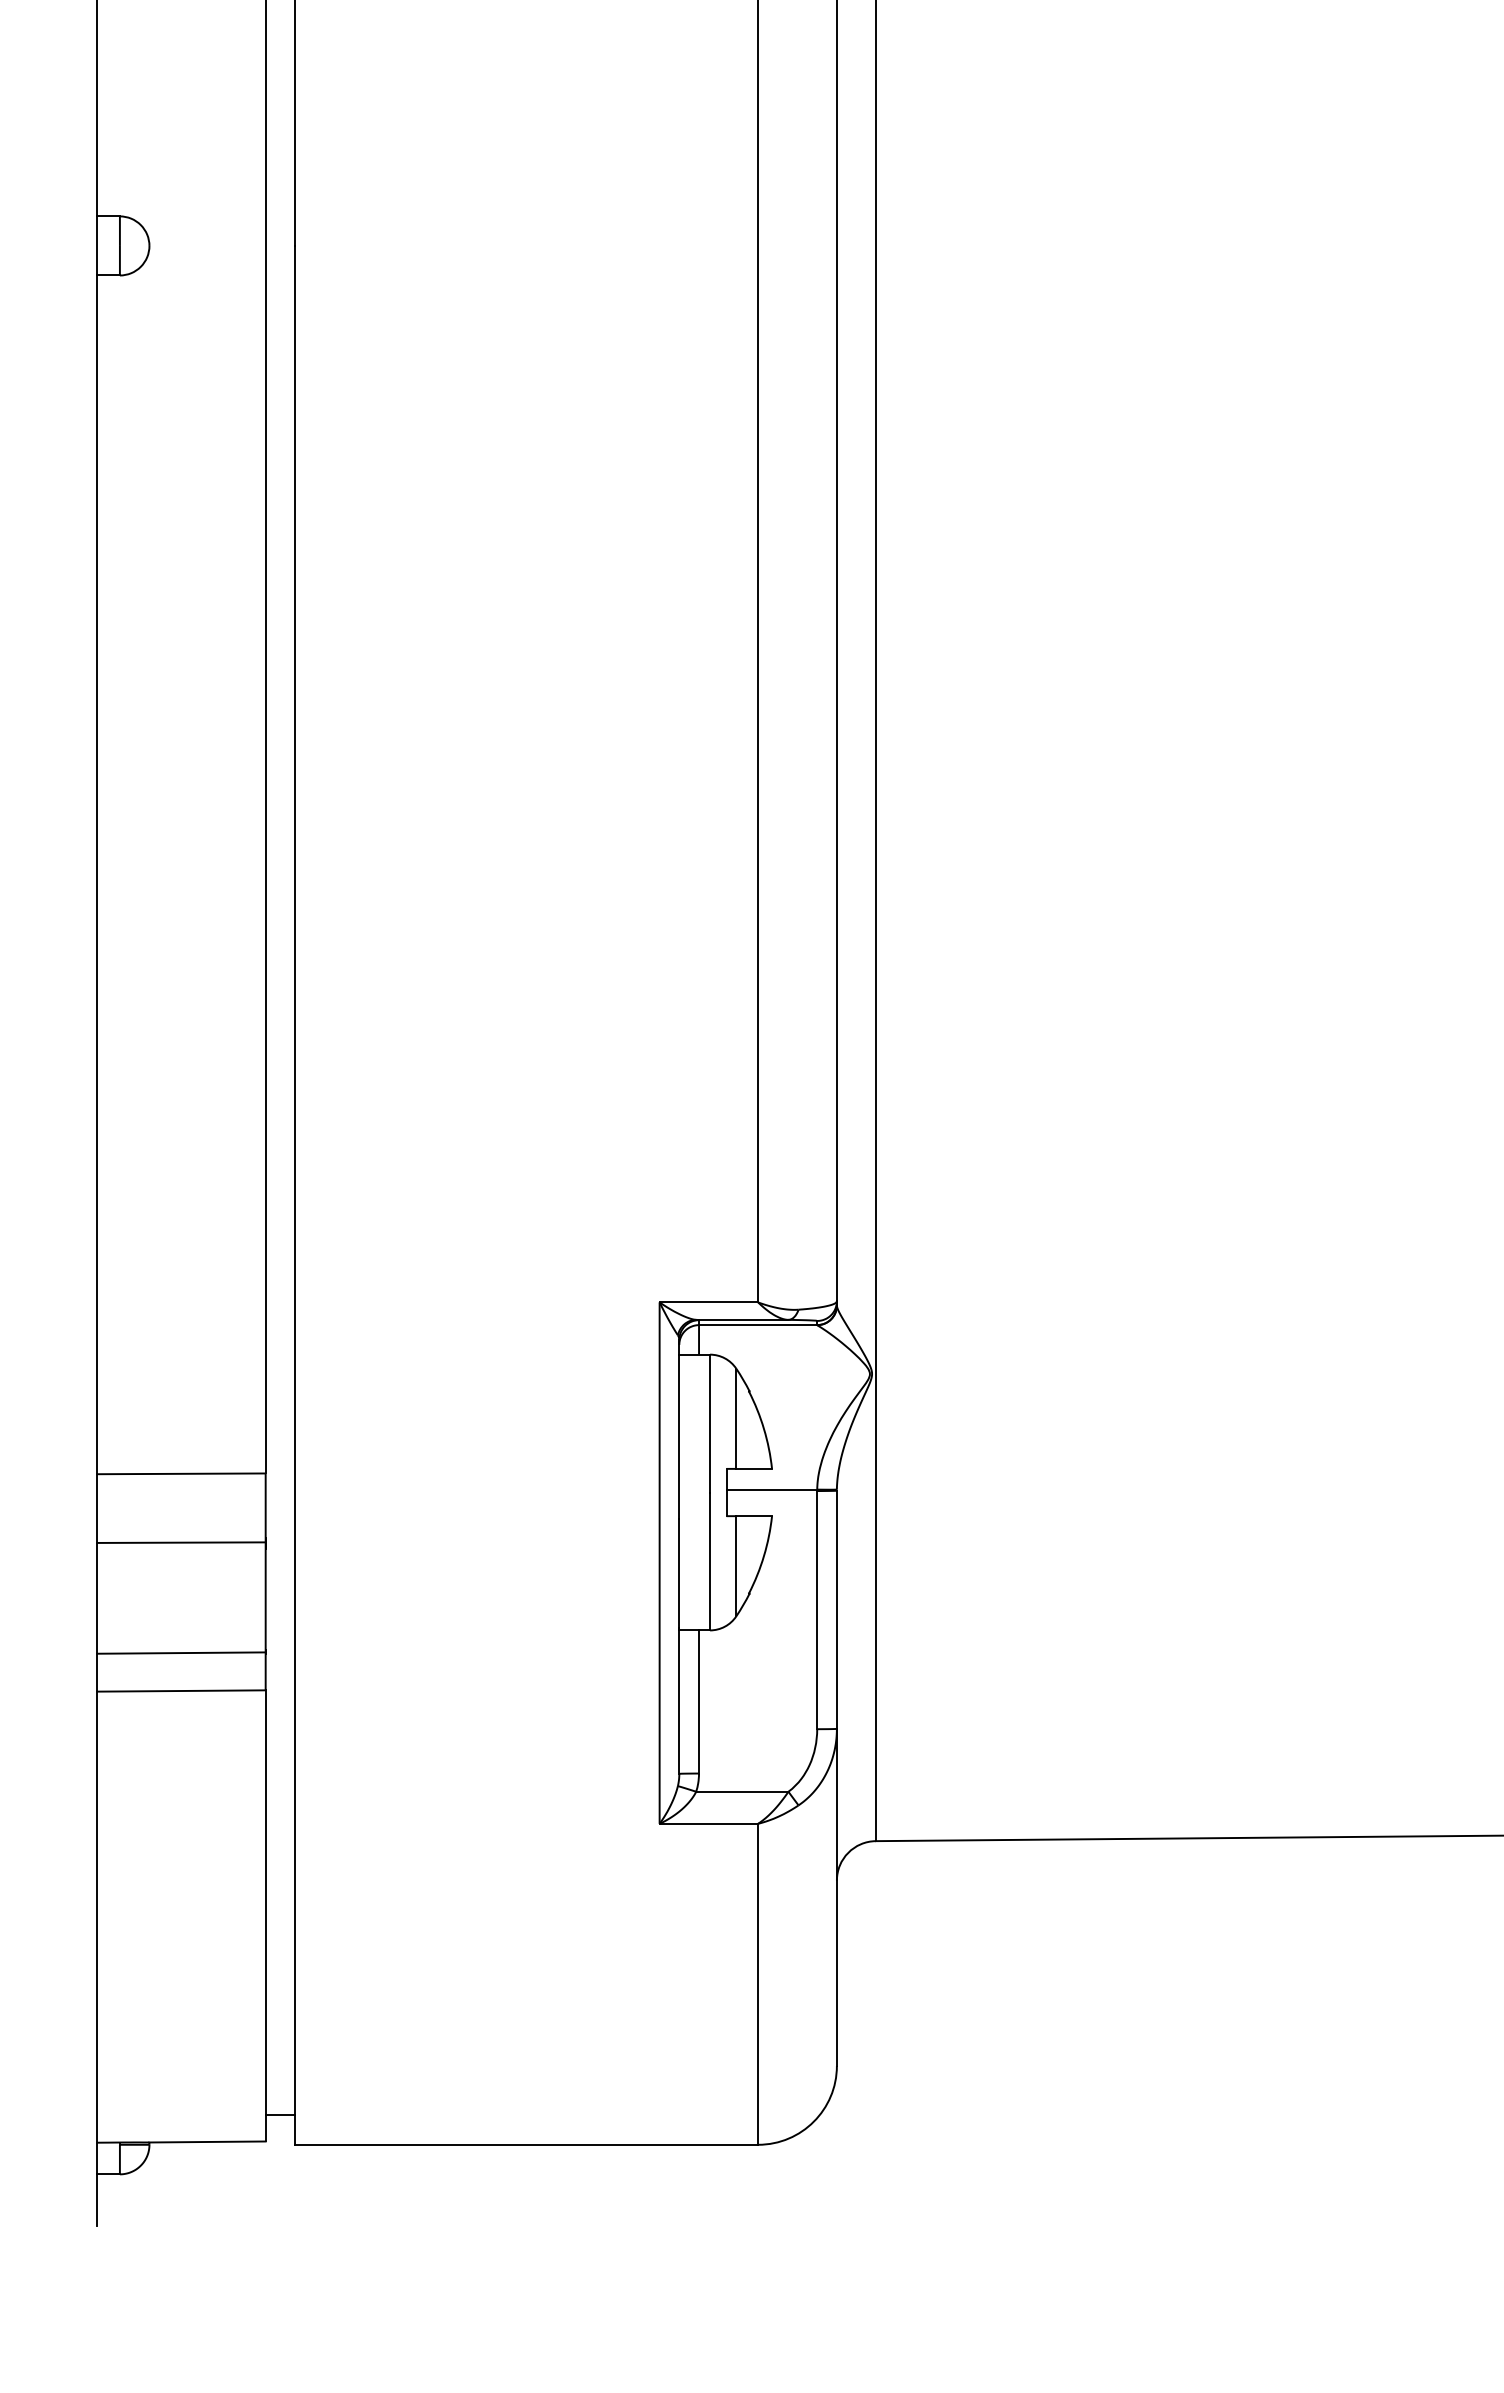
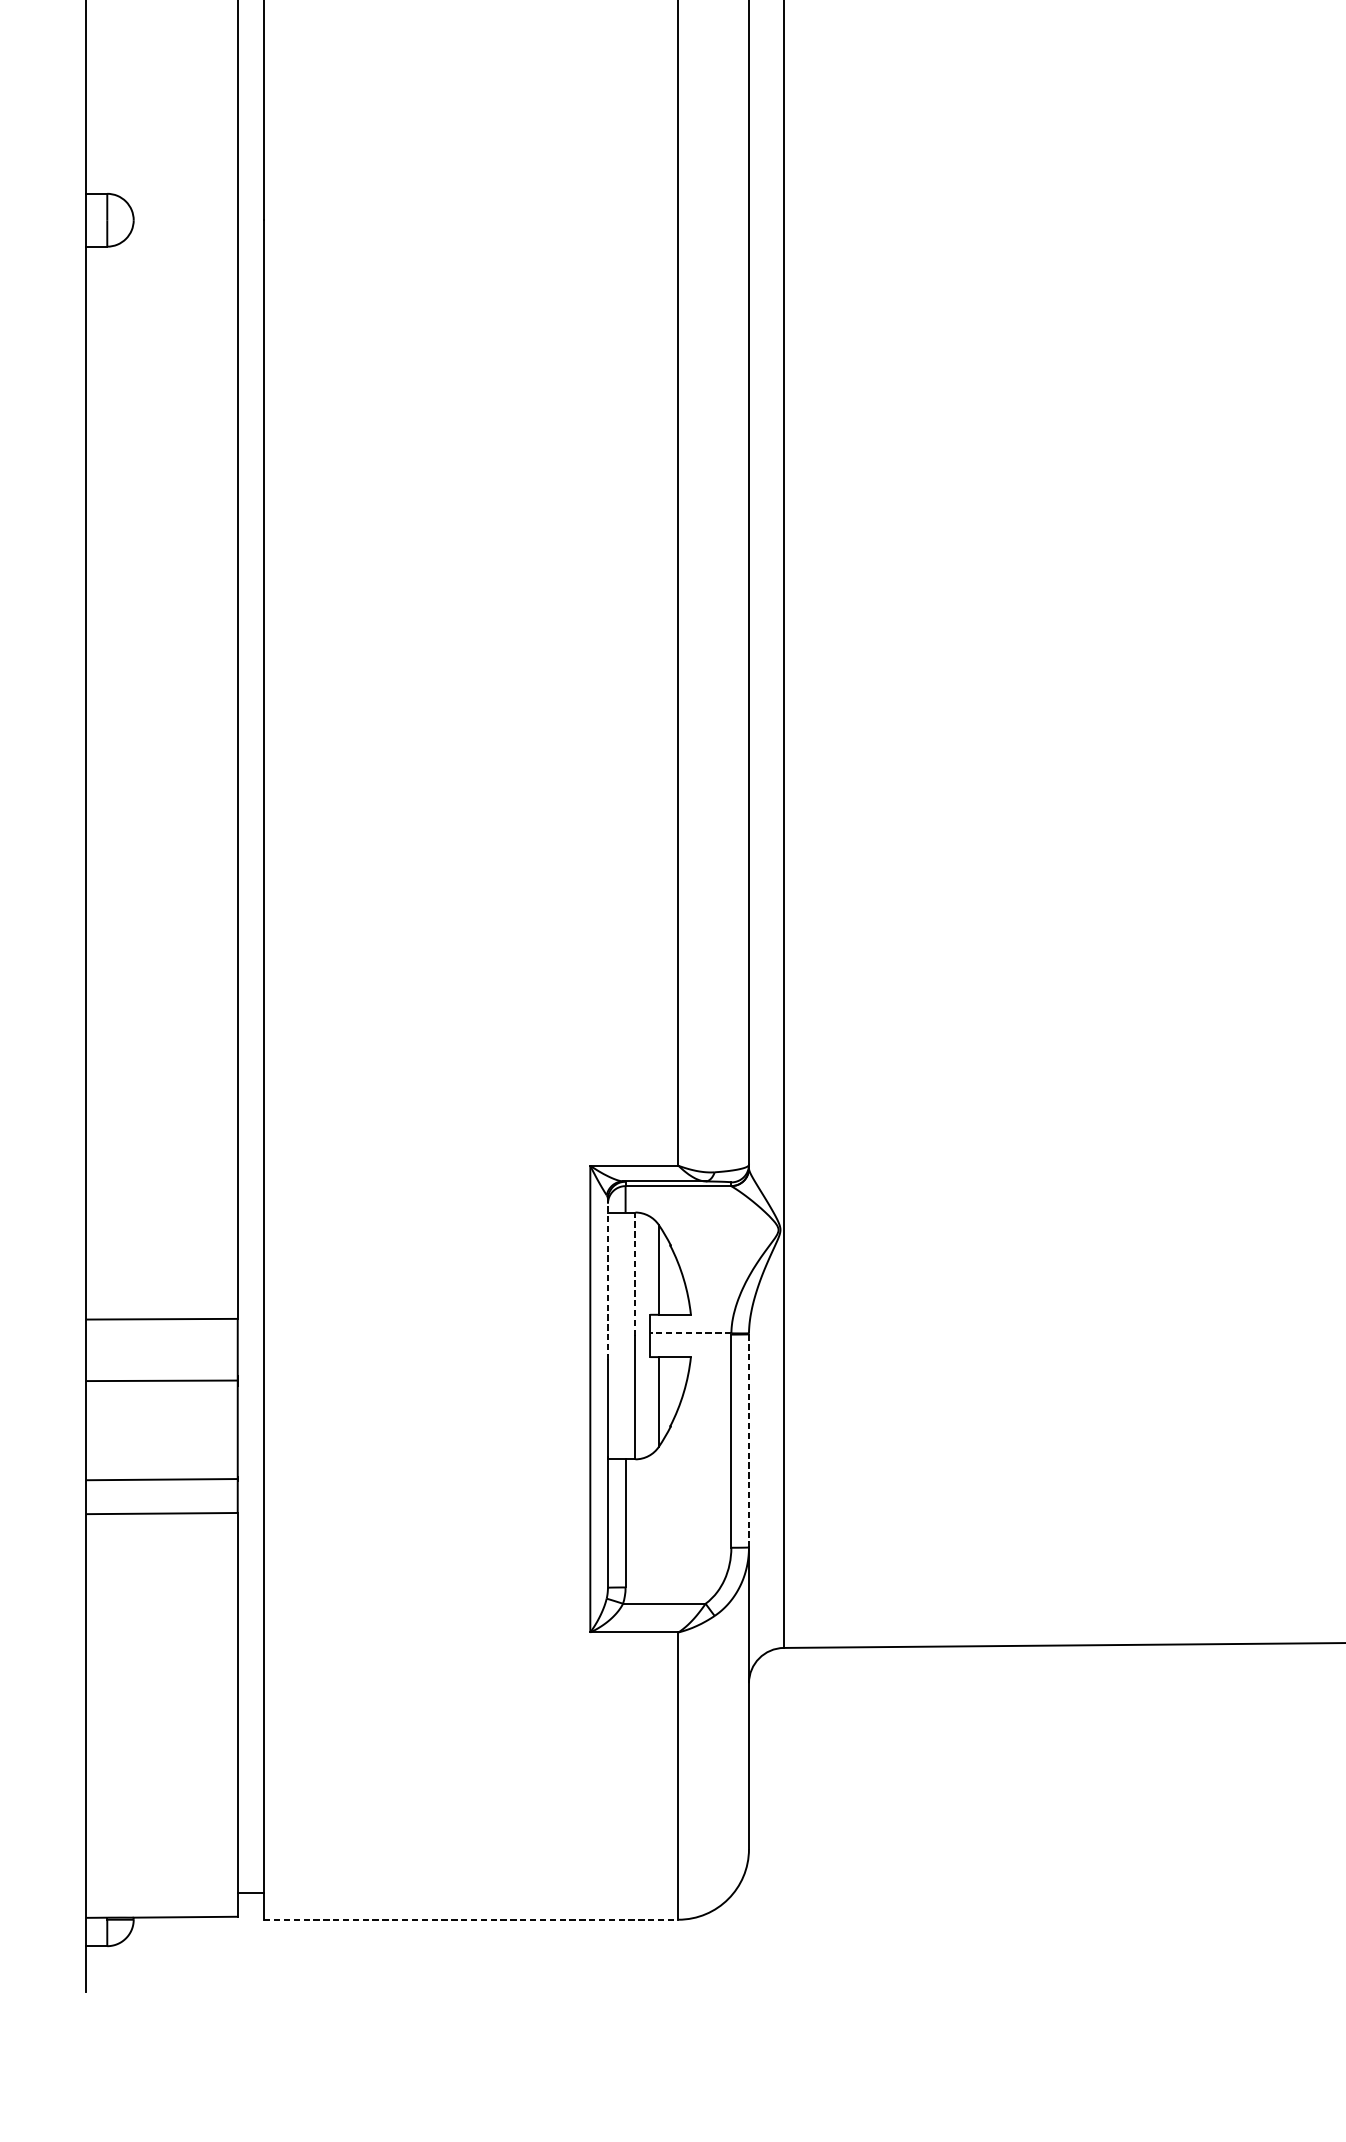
line: (710, 1423) -> (635, 1274), solid -> dashed
line: (679, 1429) -> (608, 1279), solid -> dashed
line: (771, 1489) -> (690, 1333), solid -> dashed
line: (836, 1609) -> (748, 1440), solid -> dashed
line: (527, 2144) -> (472, 1919), solid -> dashed

